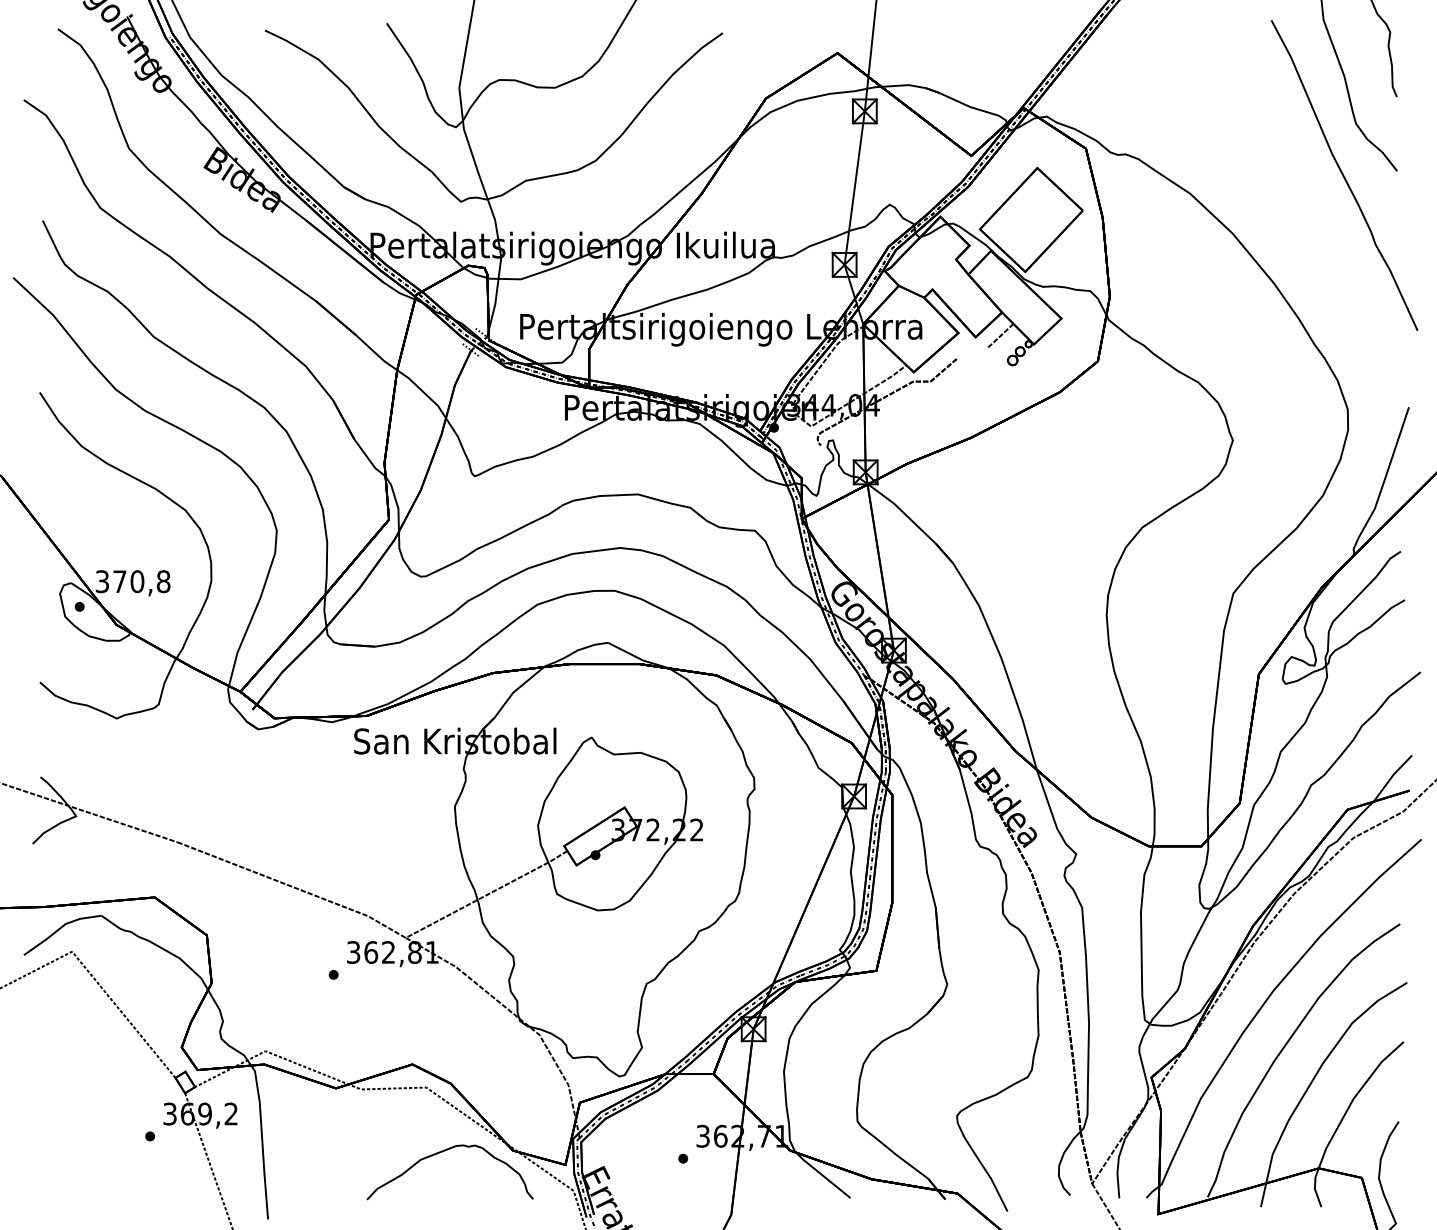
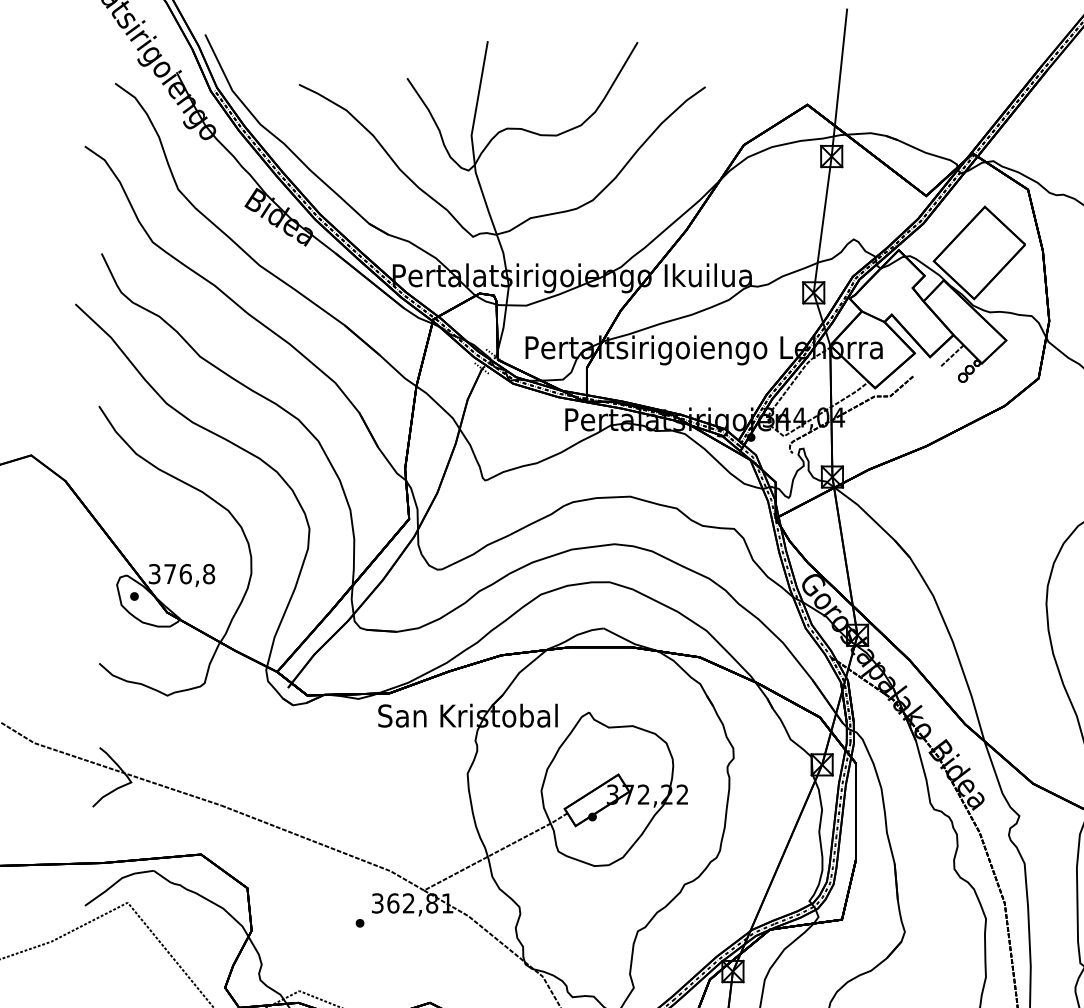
text: (137, 581) -> (185, 573), 370,8 -> 376,8

